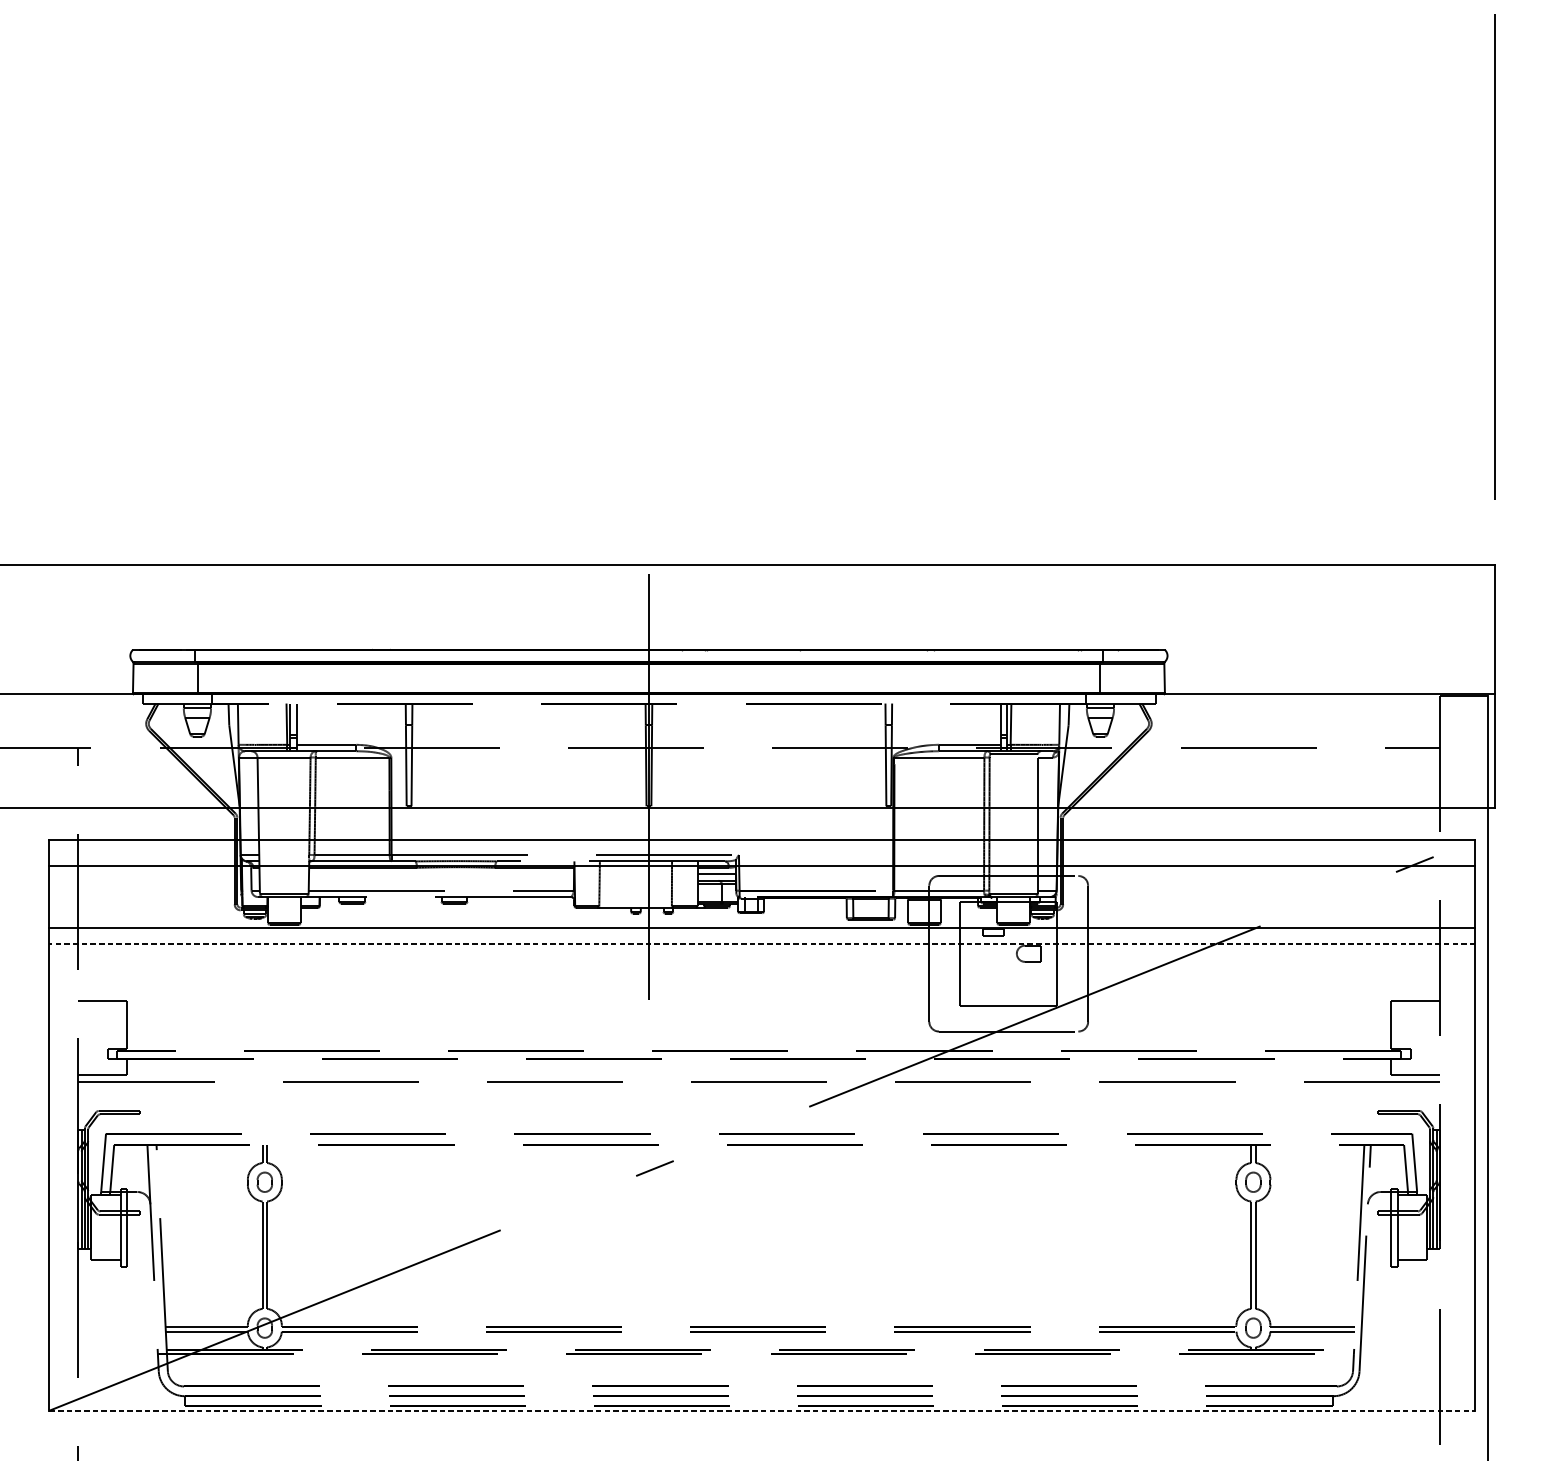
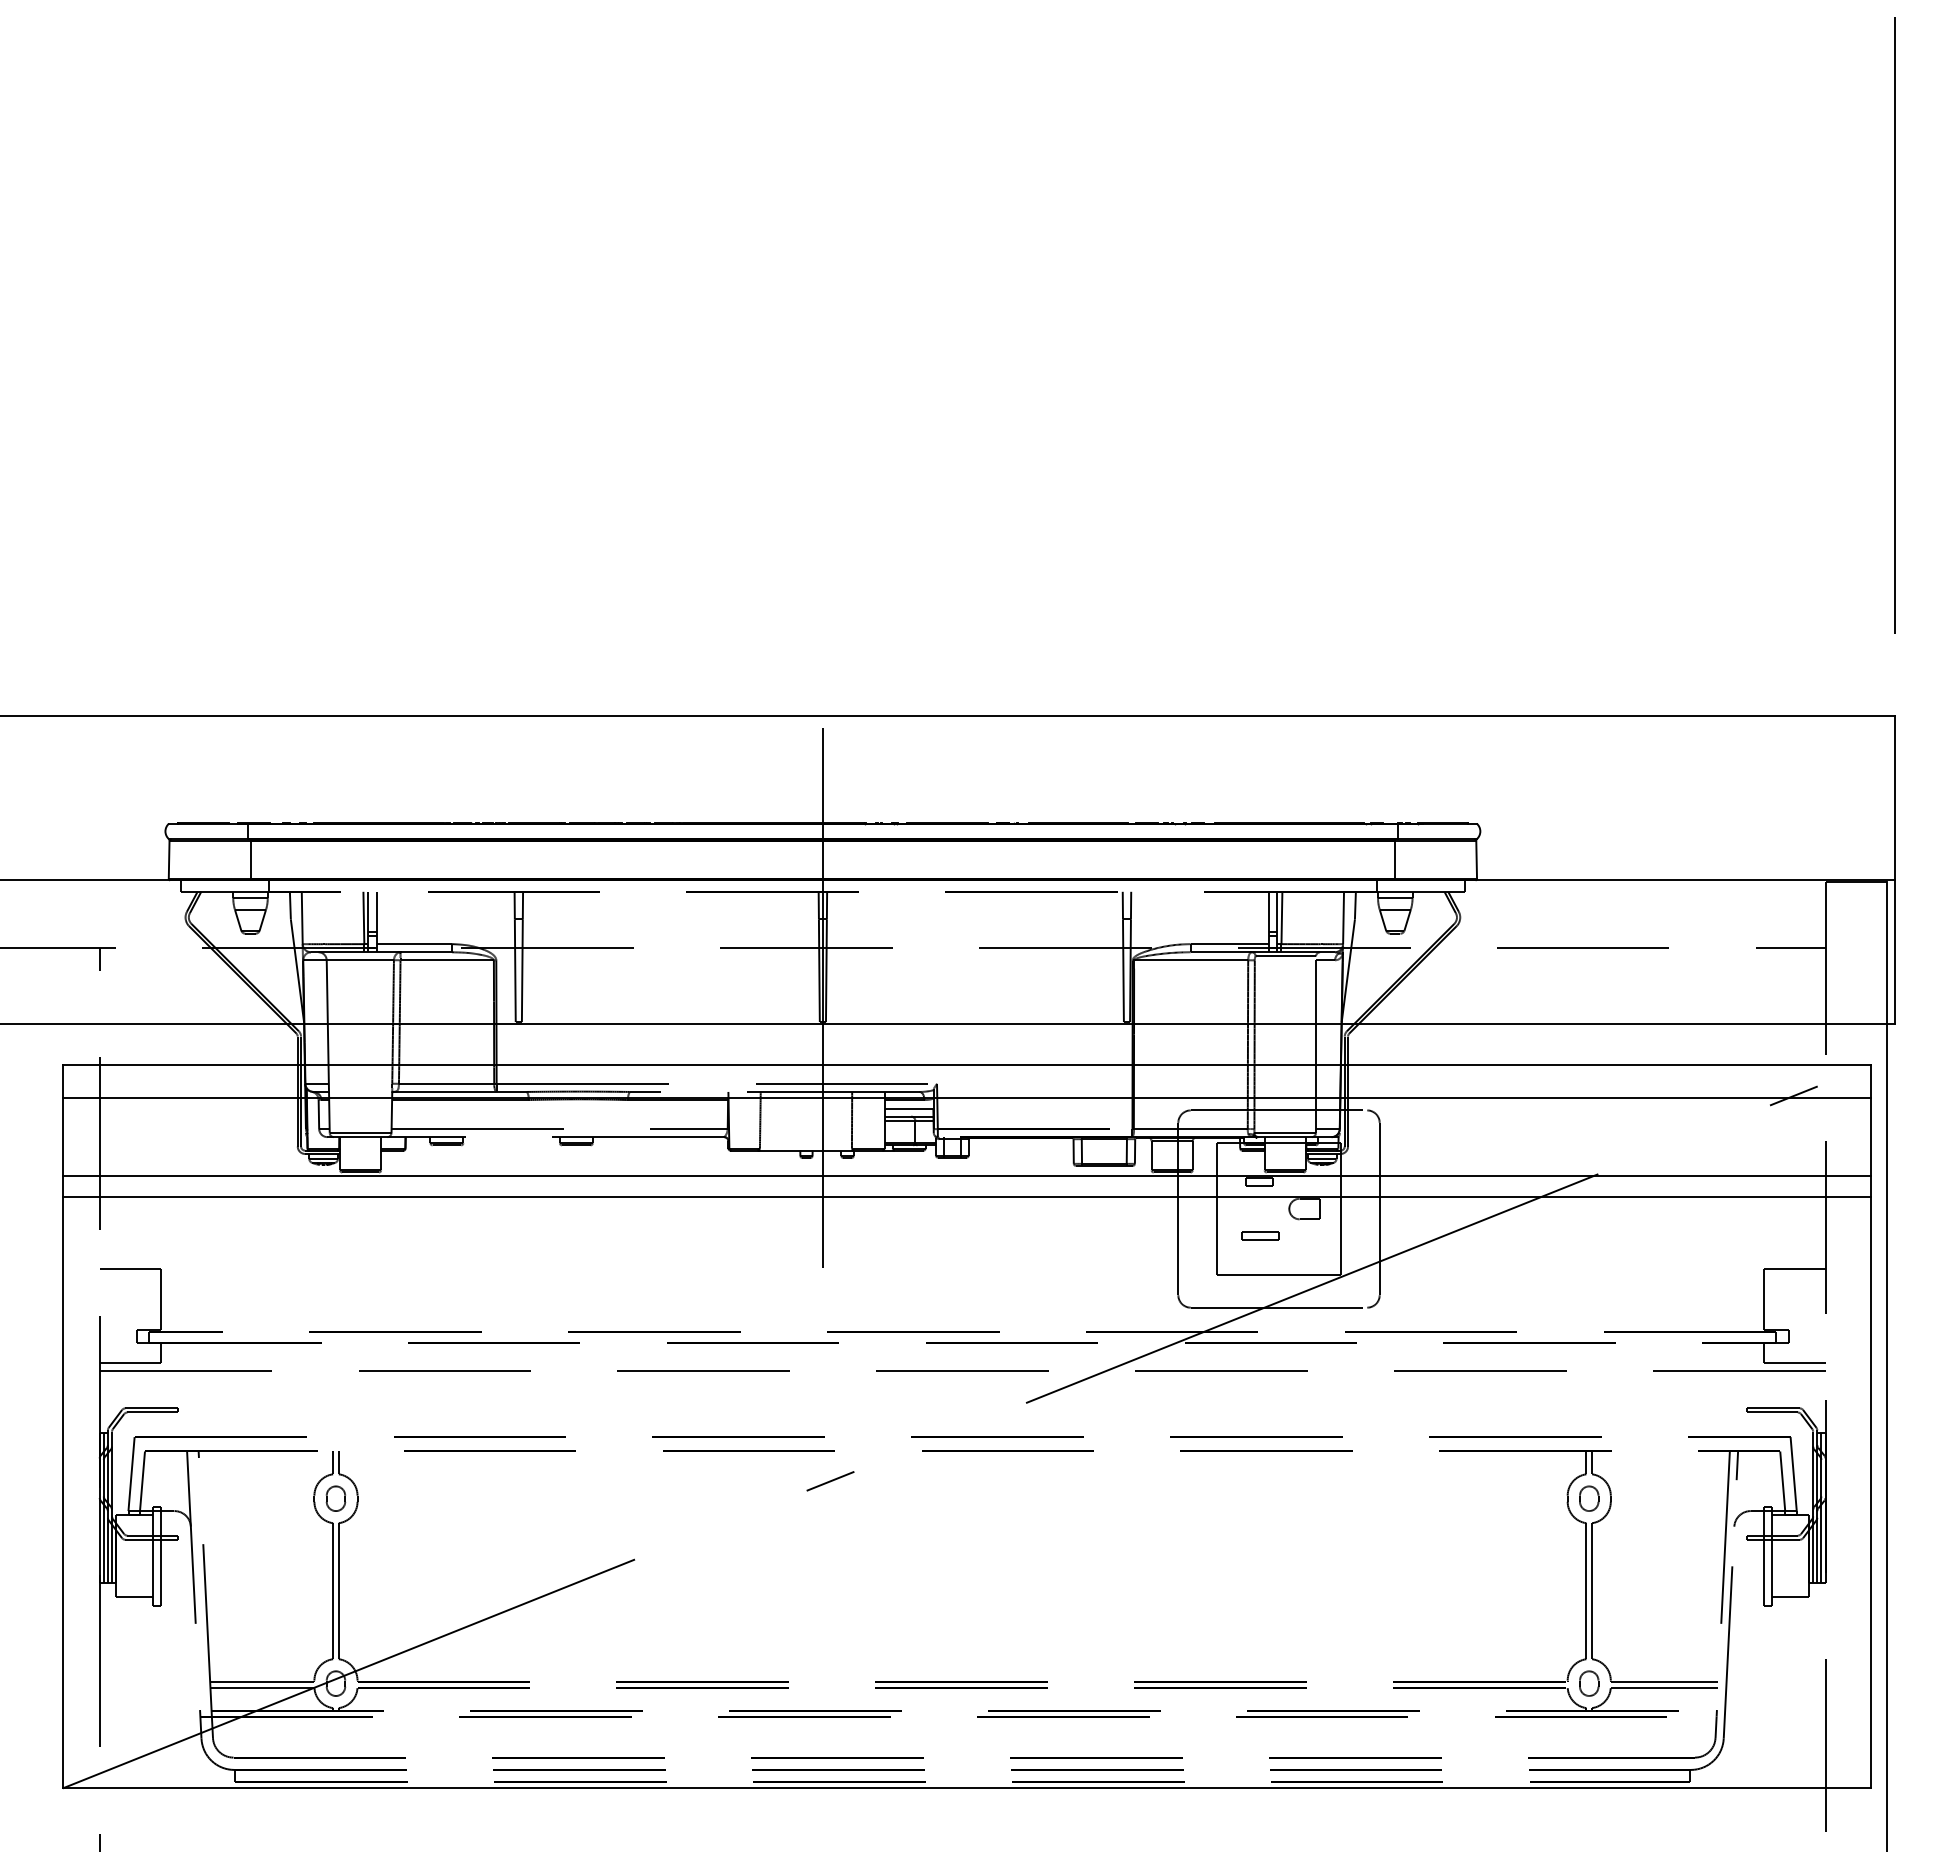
line: (762, 943) -> (966, 1196), dashed -> solid
part: (994, 974) -> (1260, 1235), added
line: (762, 1410) -> (966, 1788), dashed -> solid

